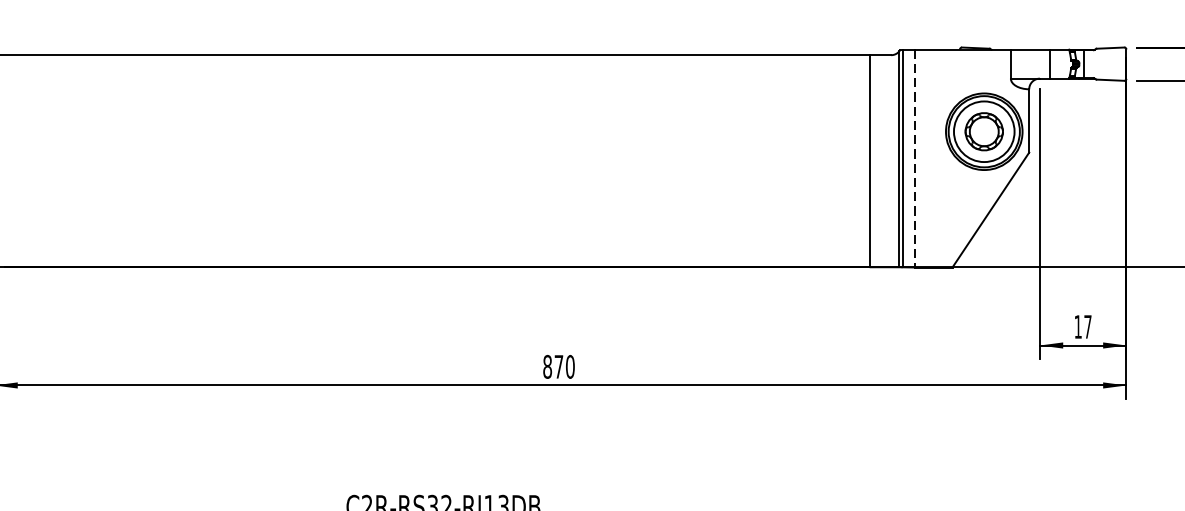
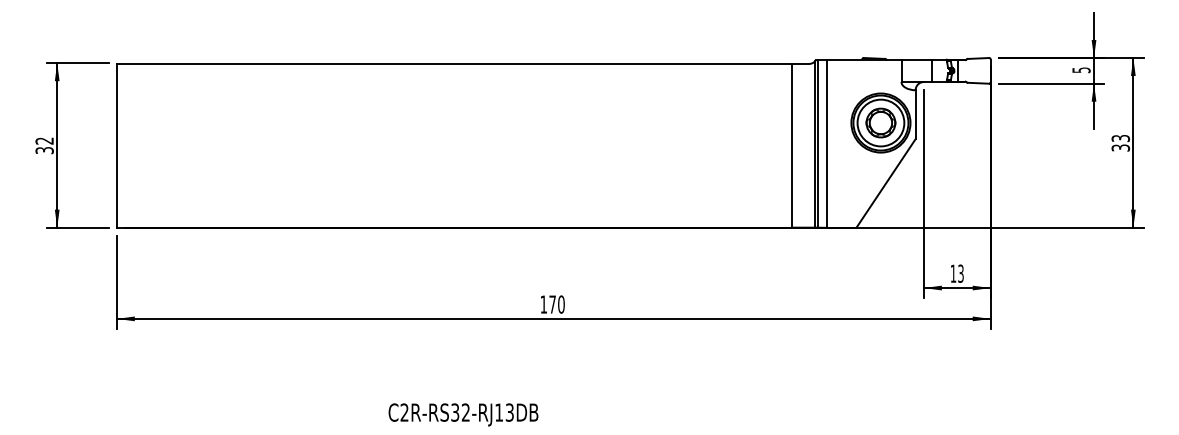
line: (915, 159) -> (827, 144), dashed -> solid
text: (1087, 326) -> (960, 273), 17 -> 13
text: (547, 366) -> (543, 304), 870 -> 170

